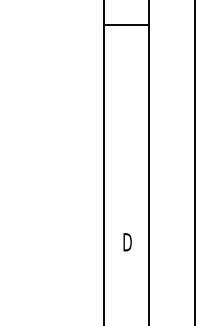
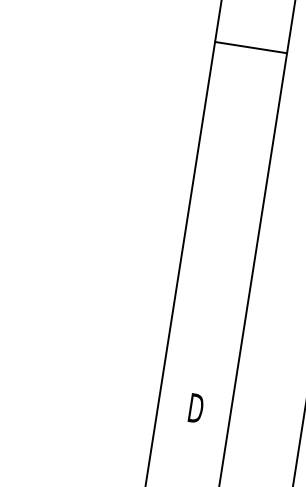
line: (126, 25) -> (250, 47), moved

